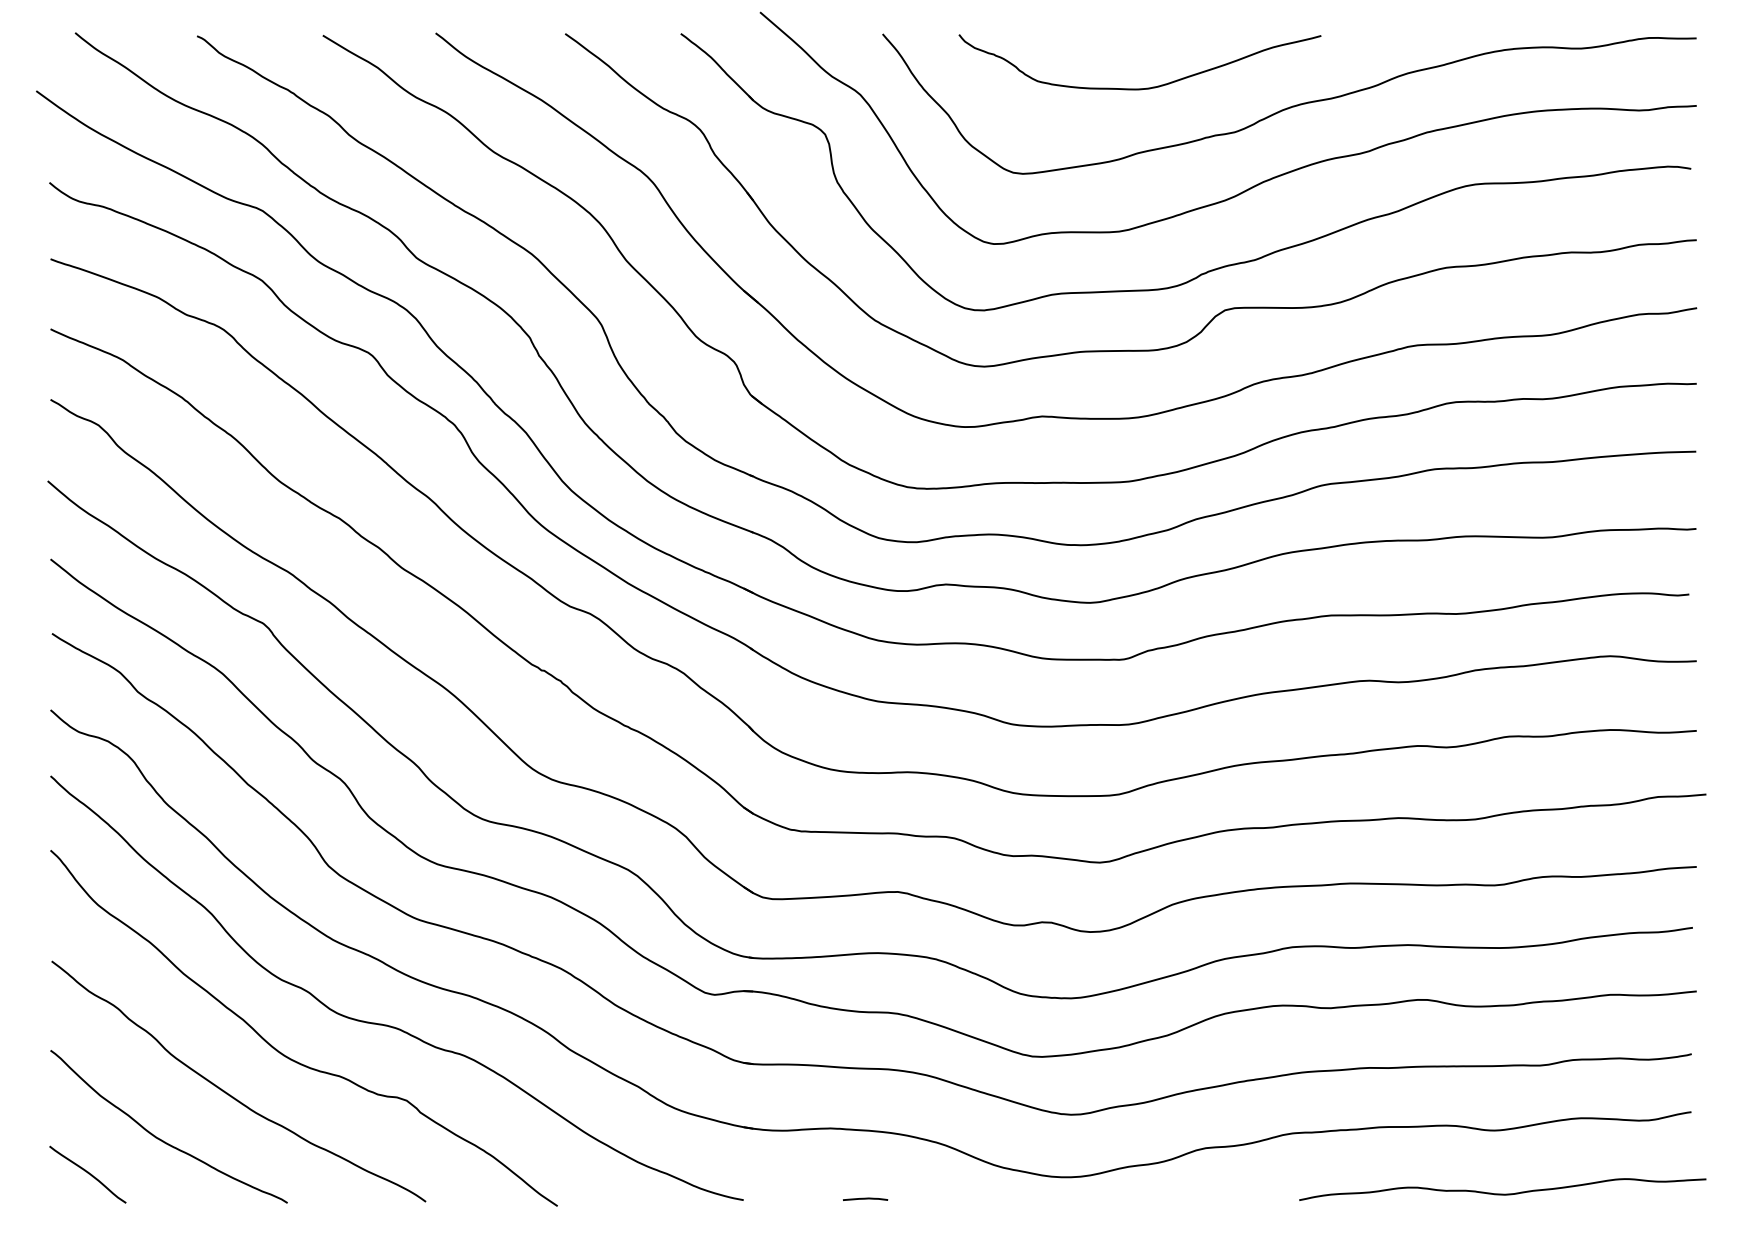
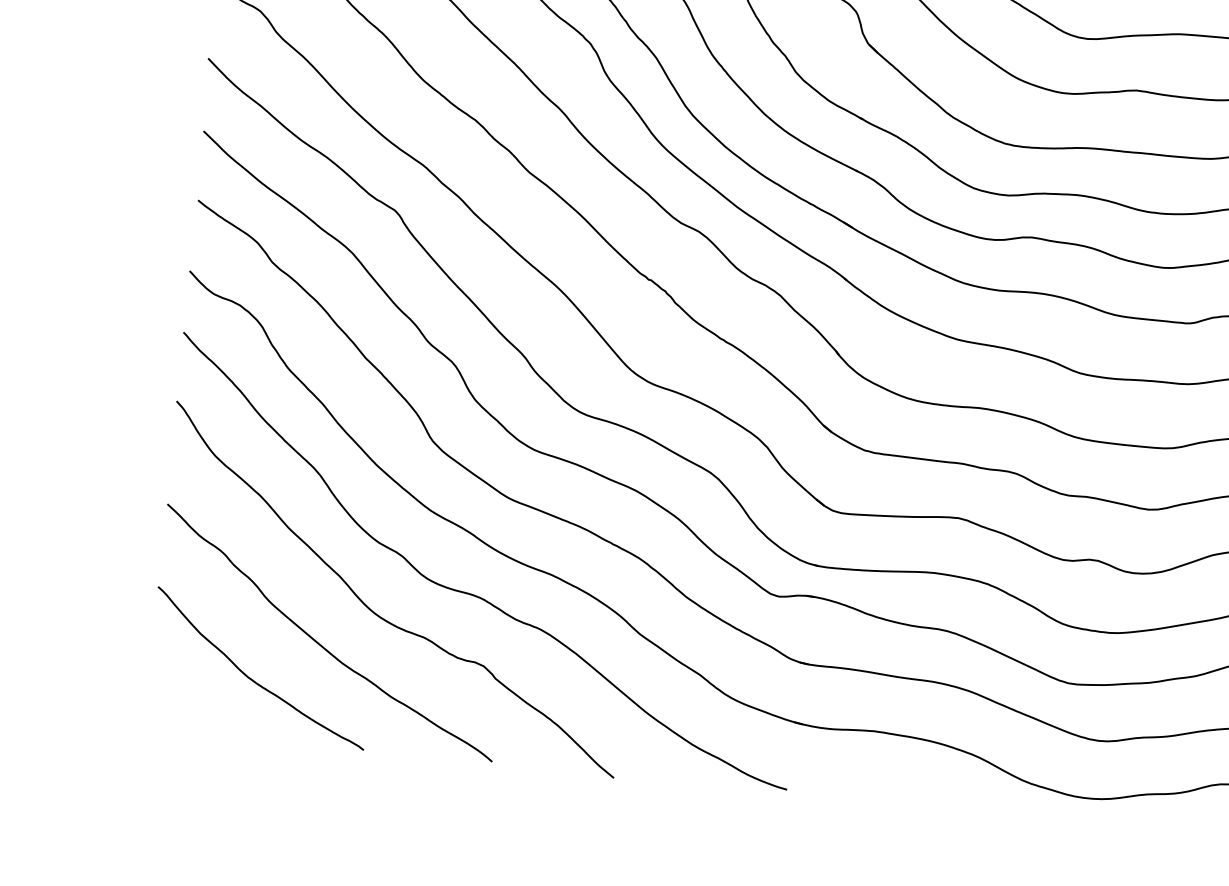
curve: (87, 1173) -> (180, 704), removed
line: (865, 1198) -> (900, 799), removed

